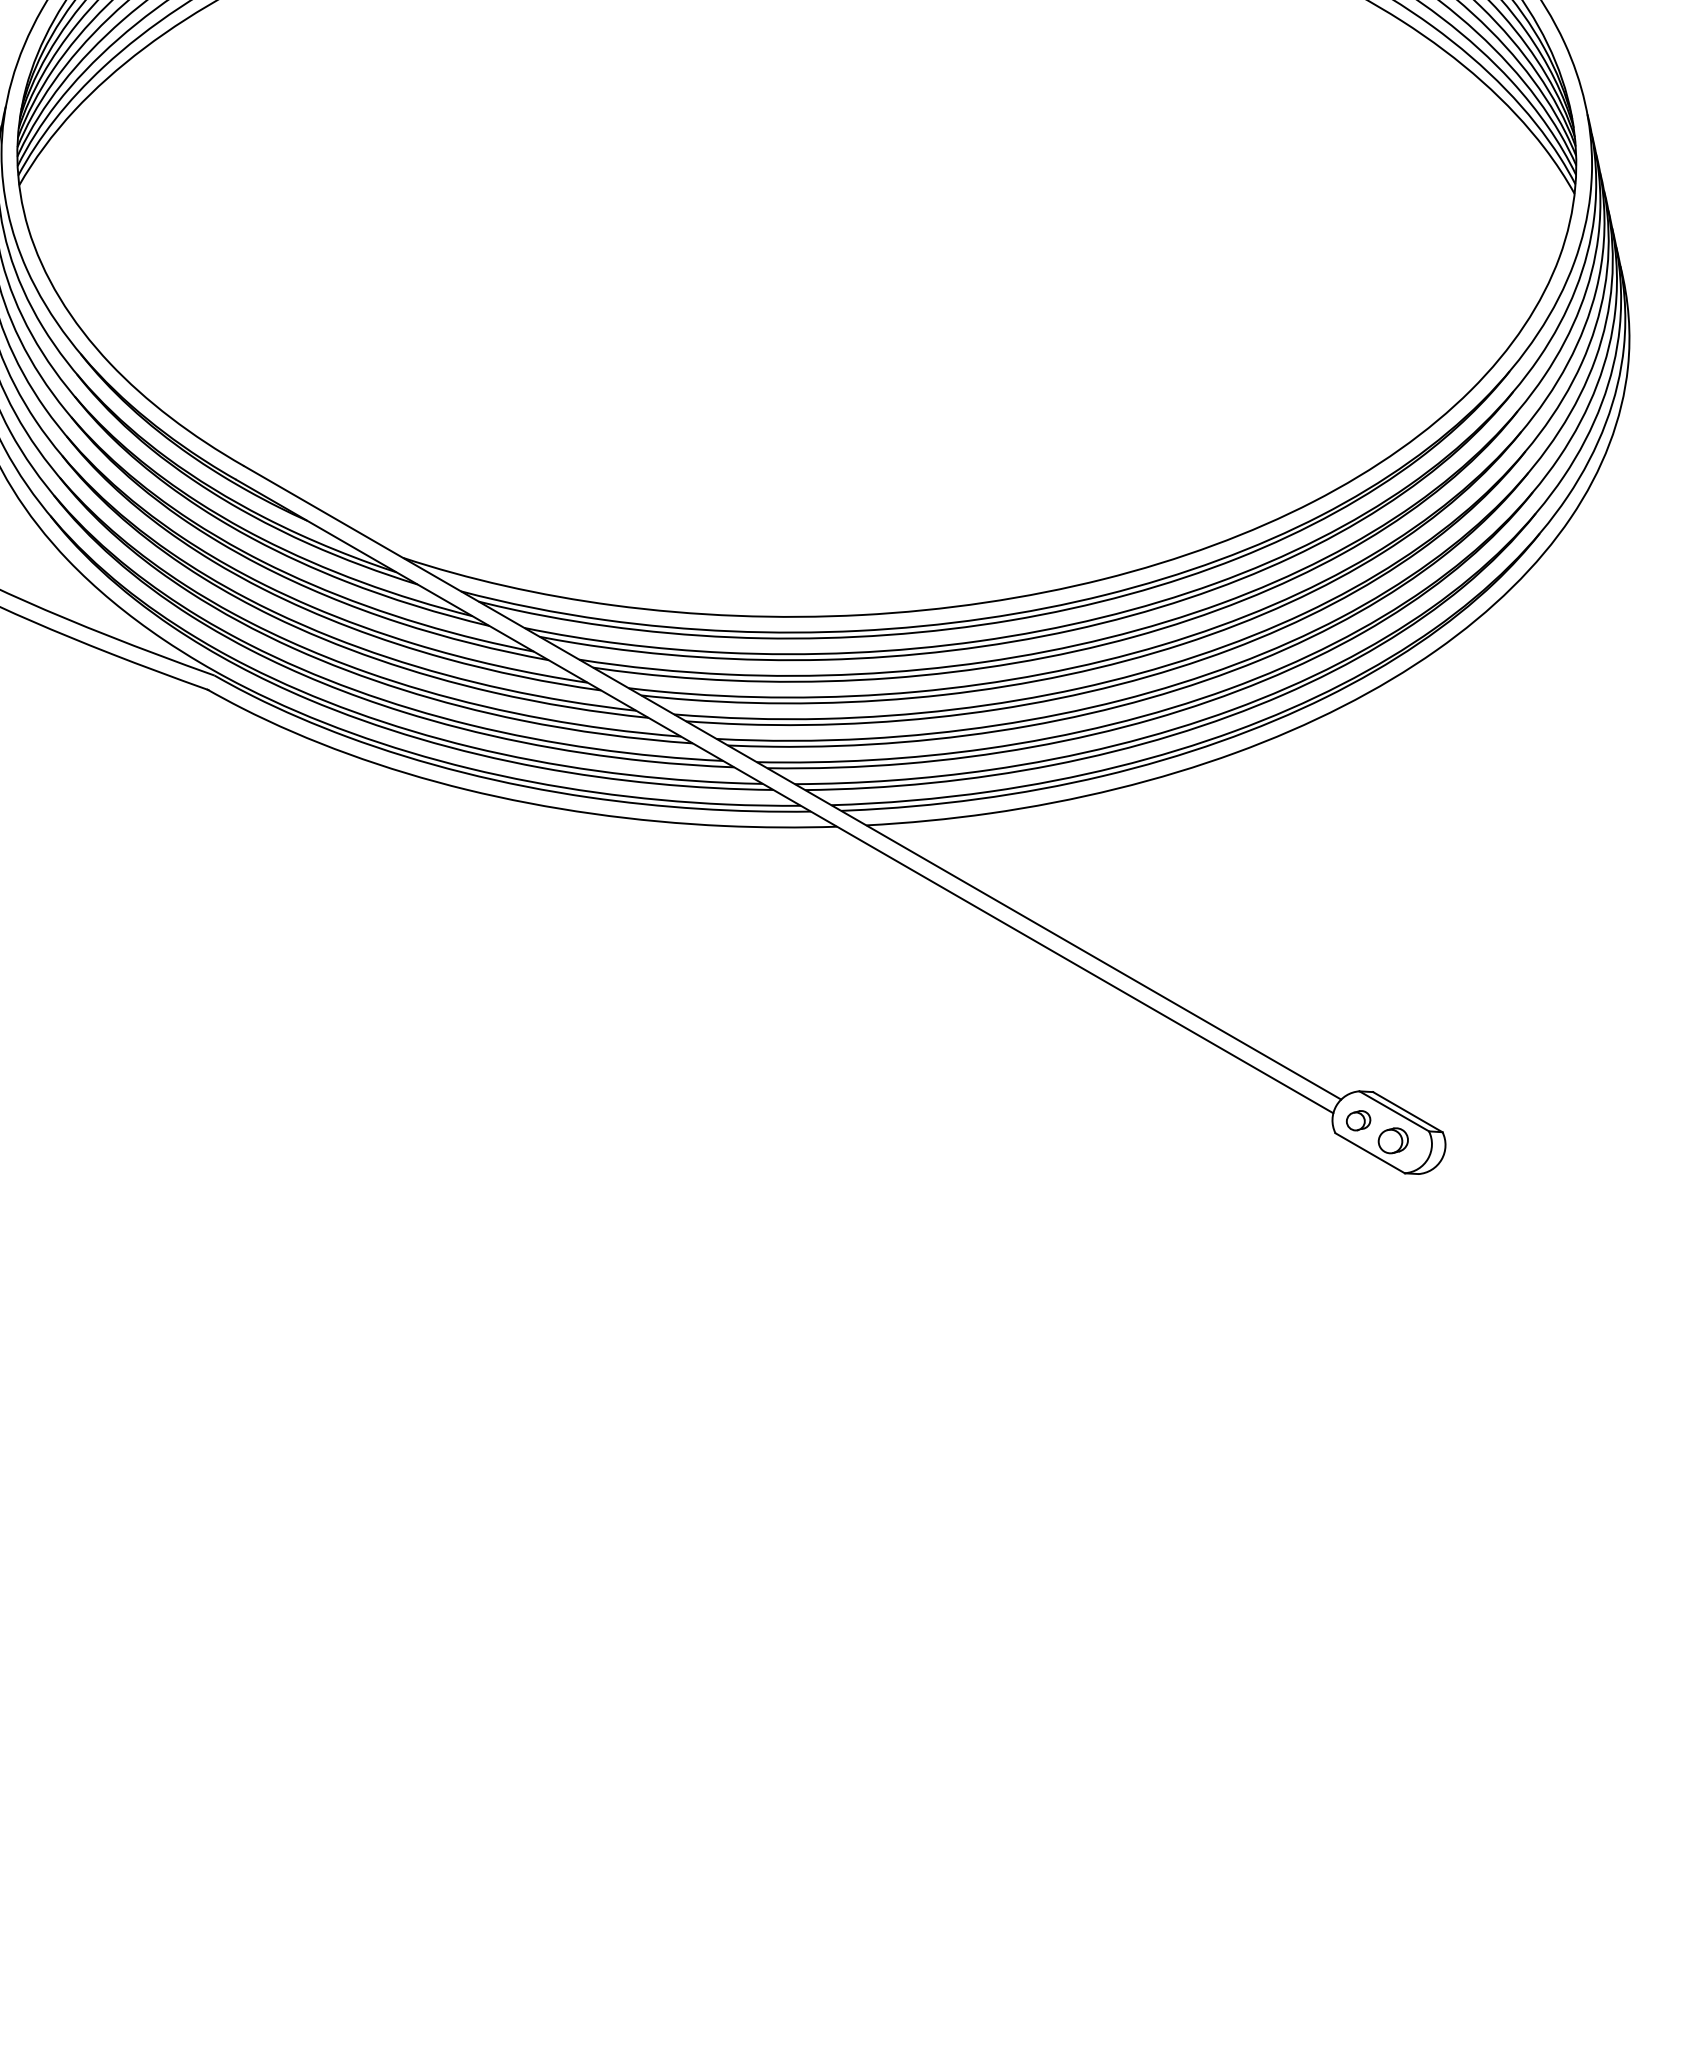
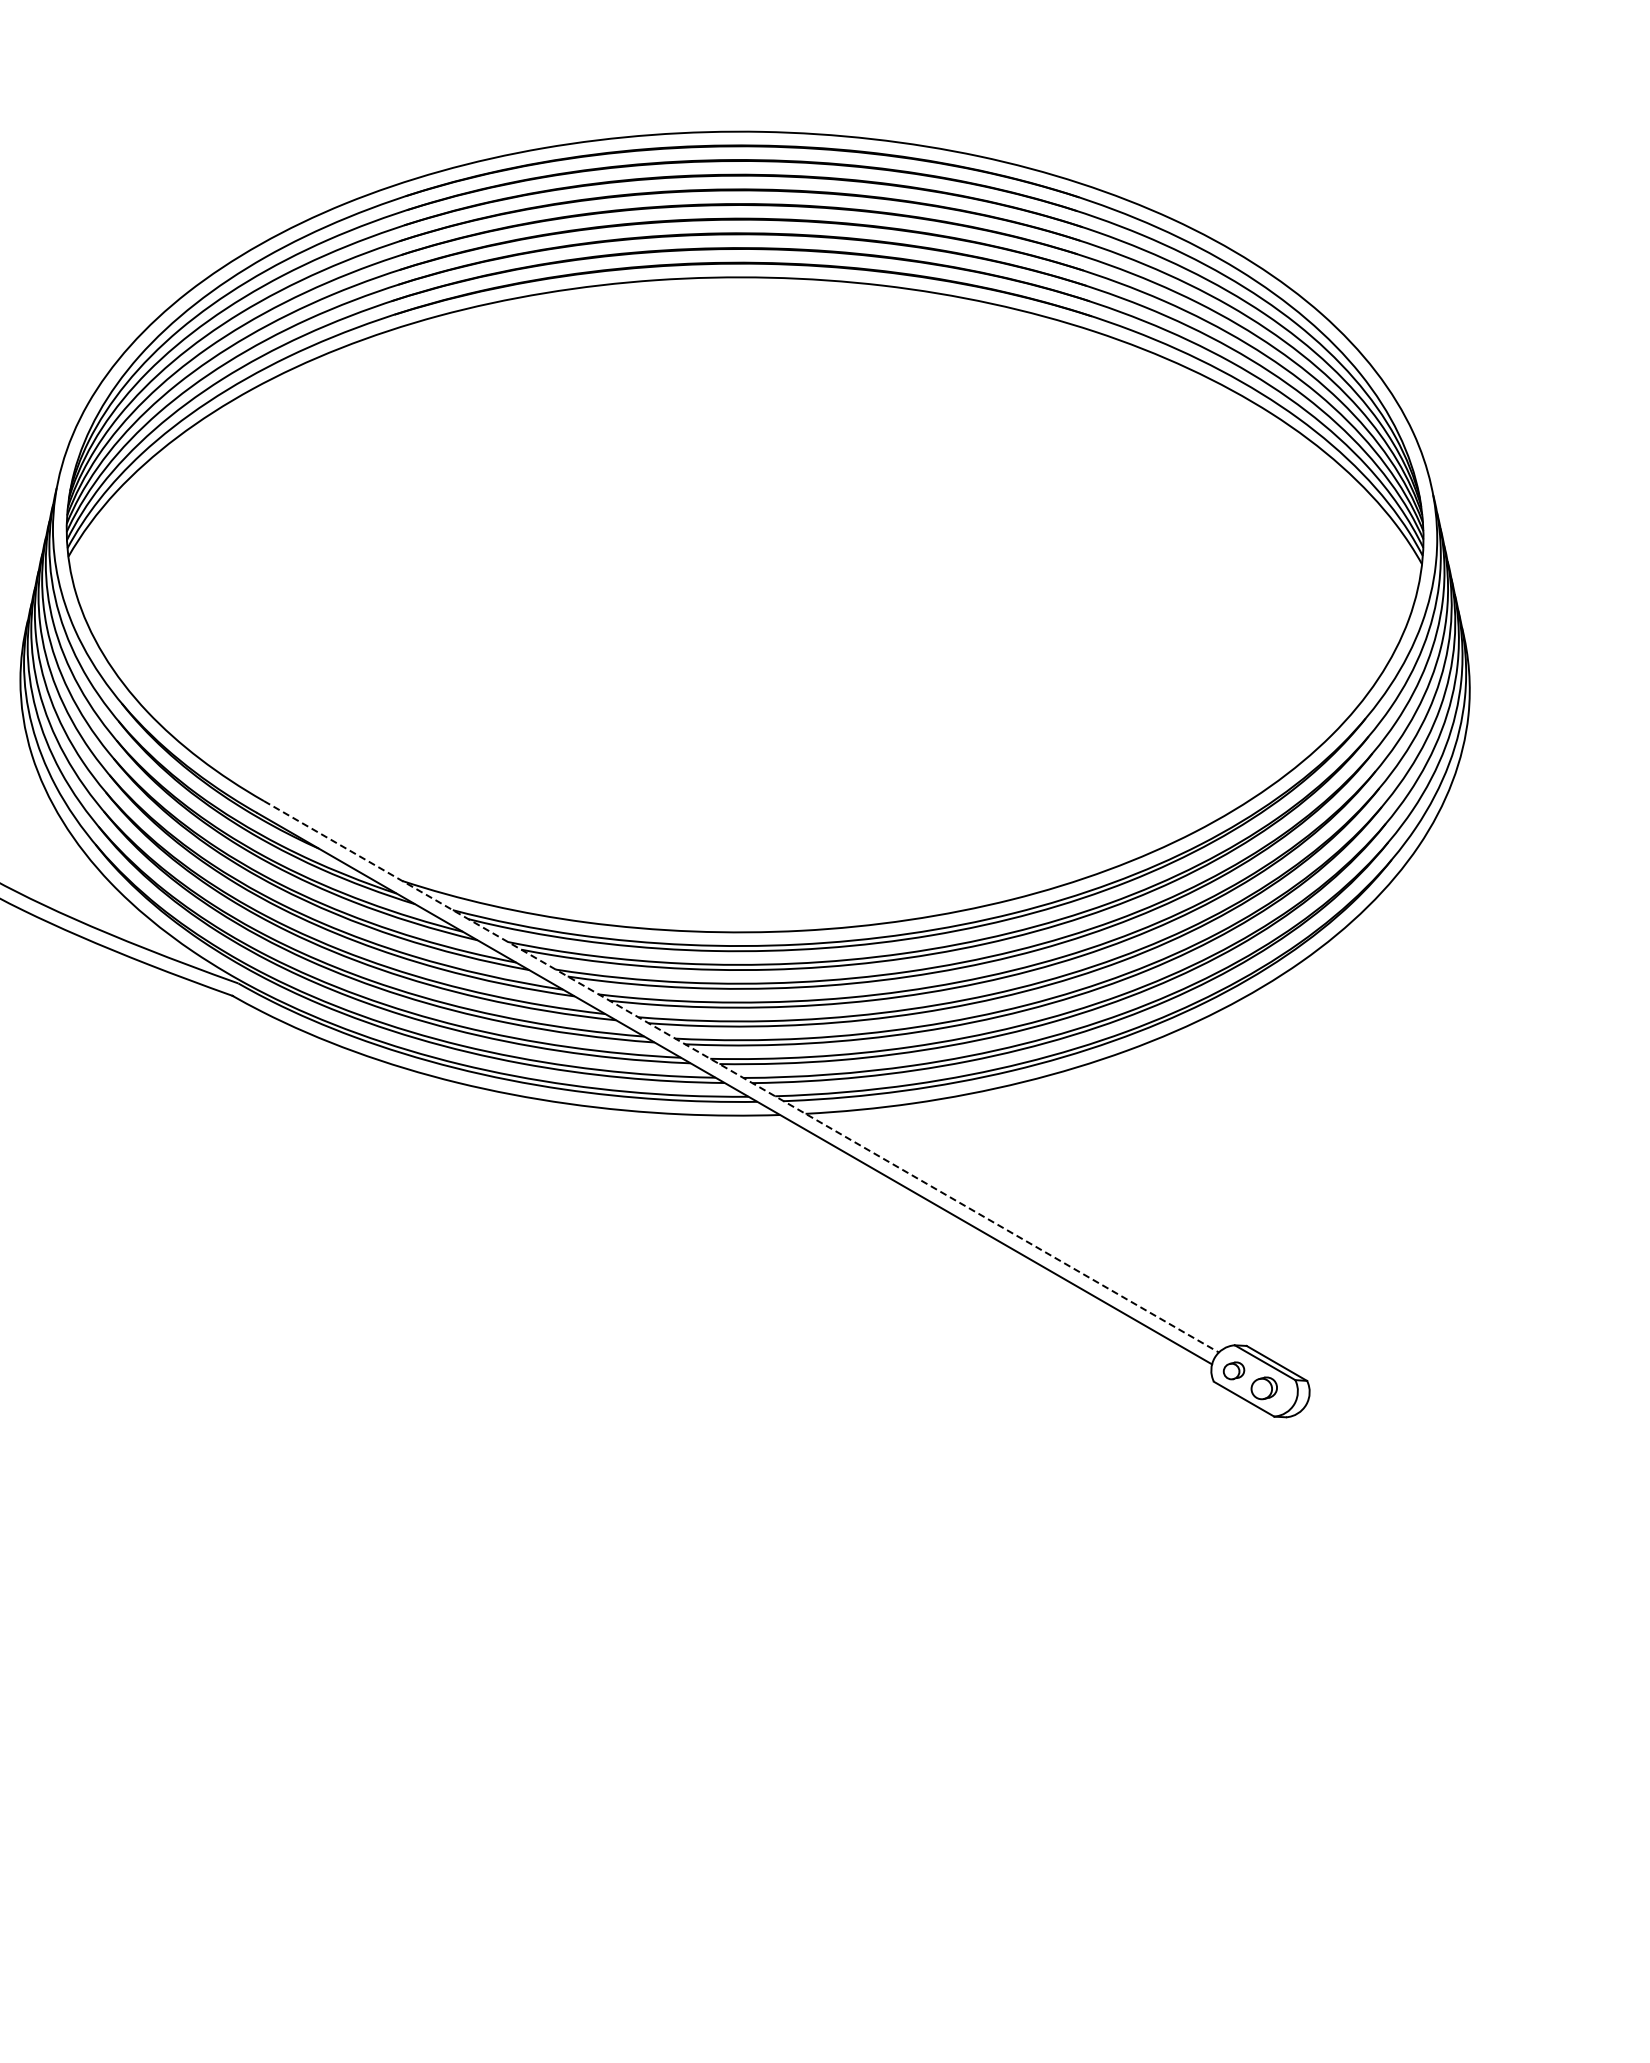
line: (792, 783) -> (741, 1077), solid -> dashed

